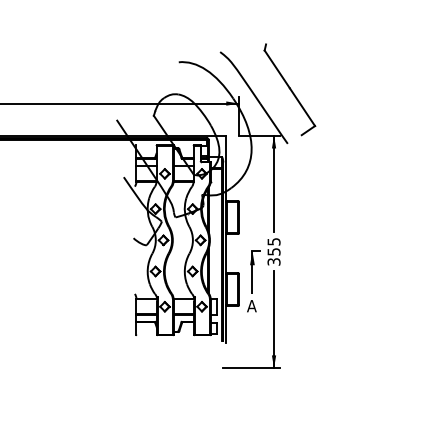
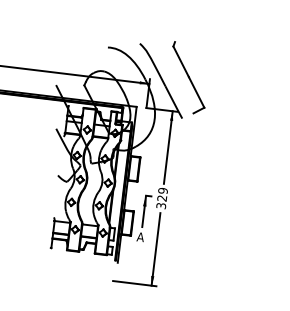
text: (273, 246) -> (162, 194), 355 -> 329

